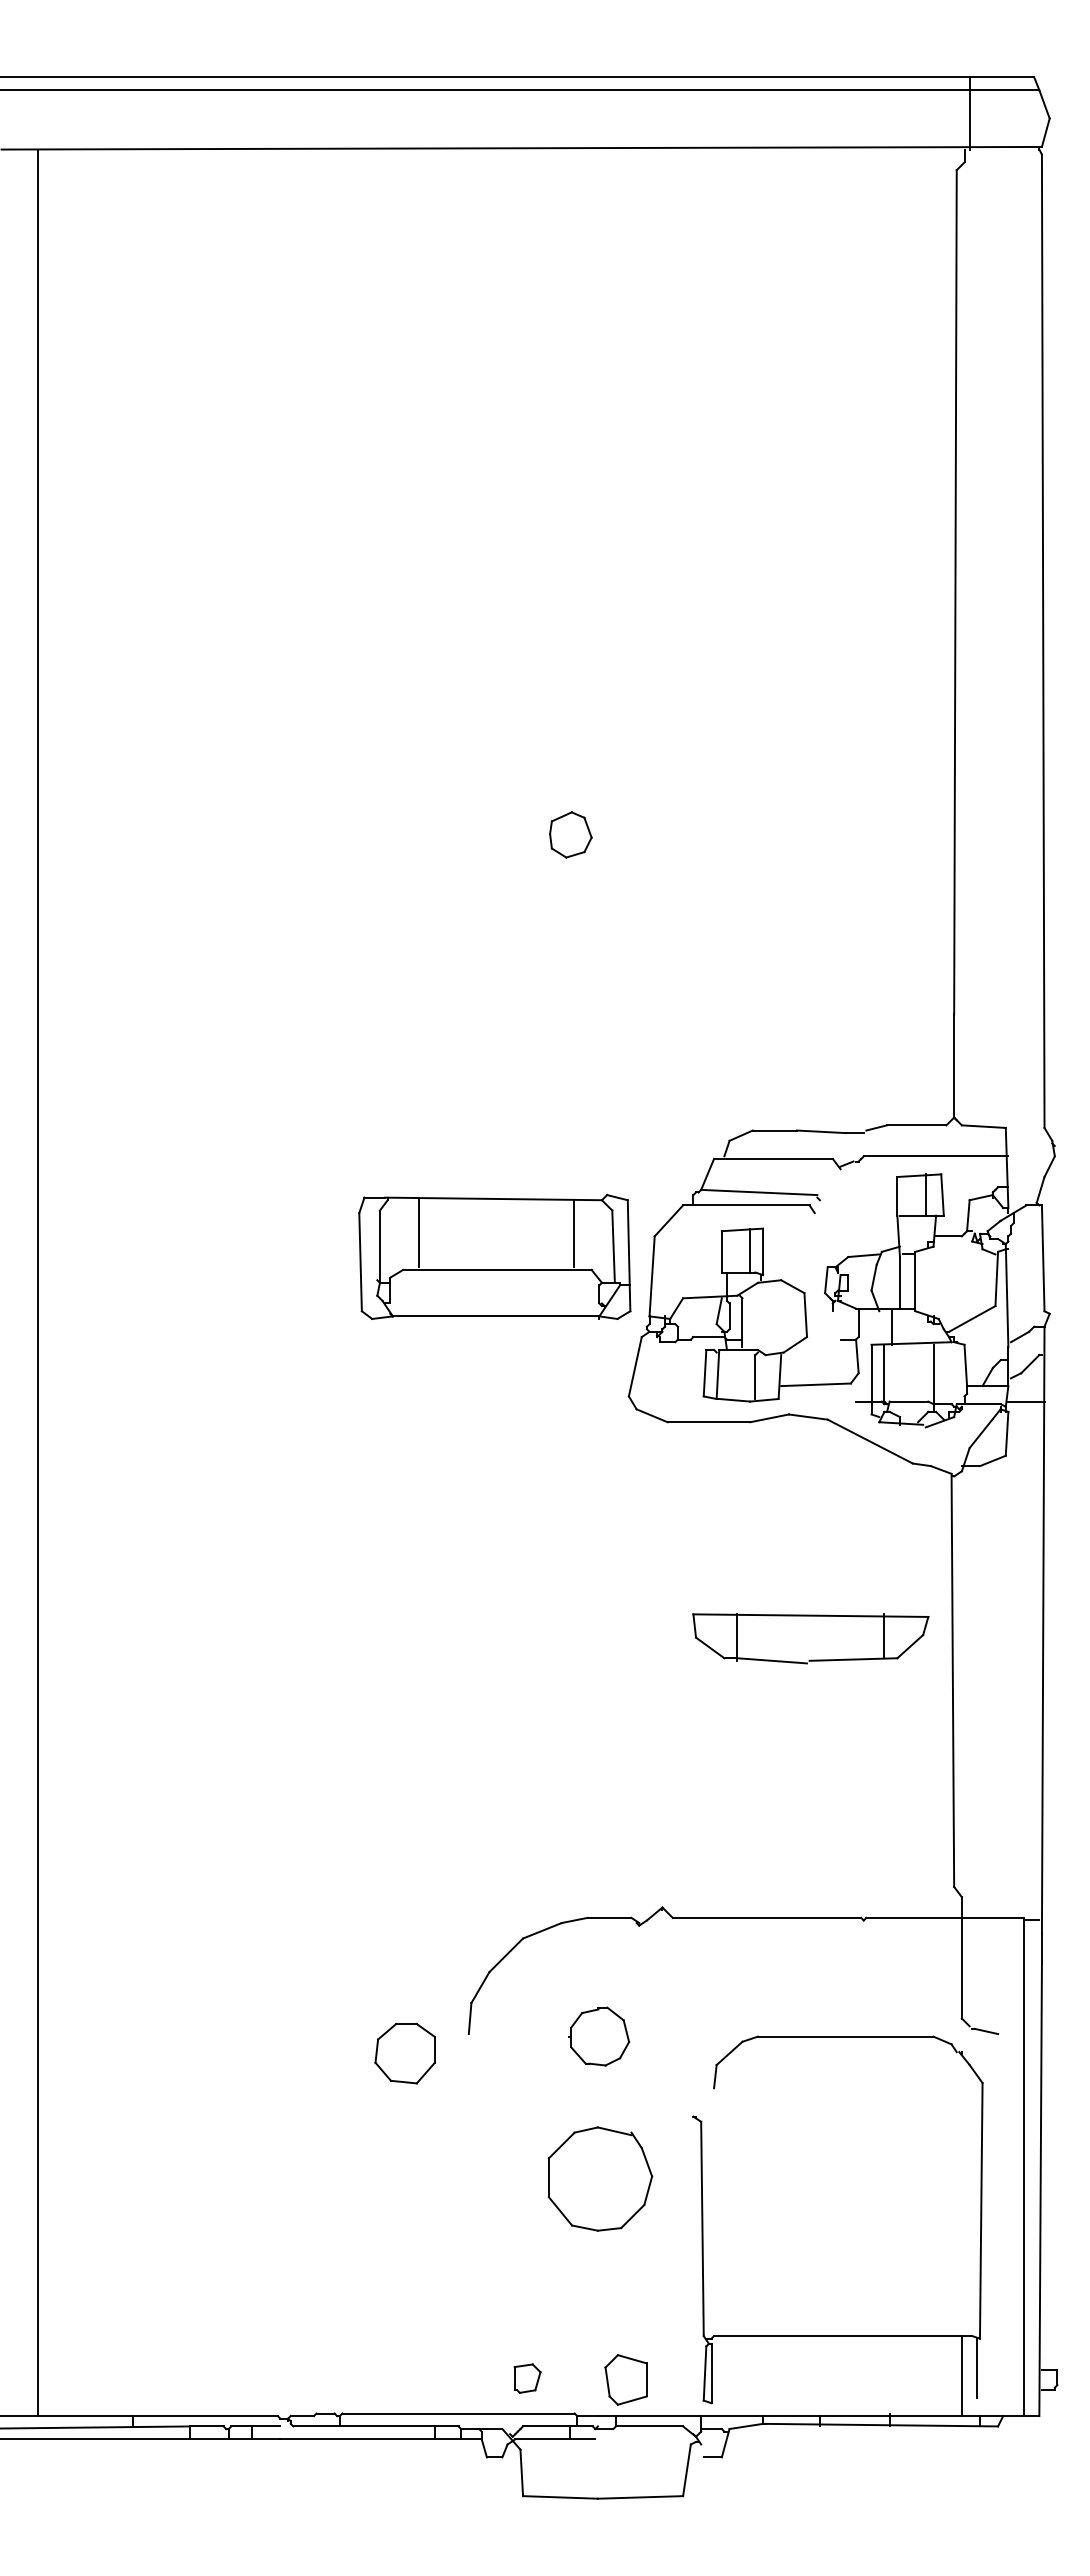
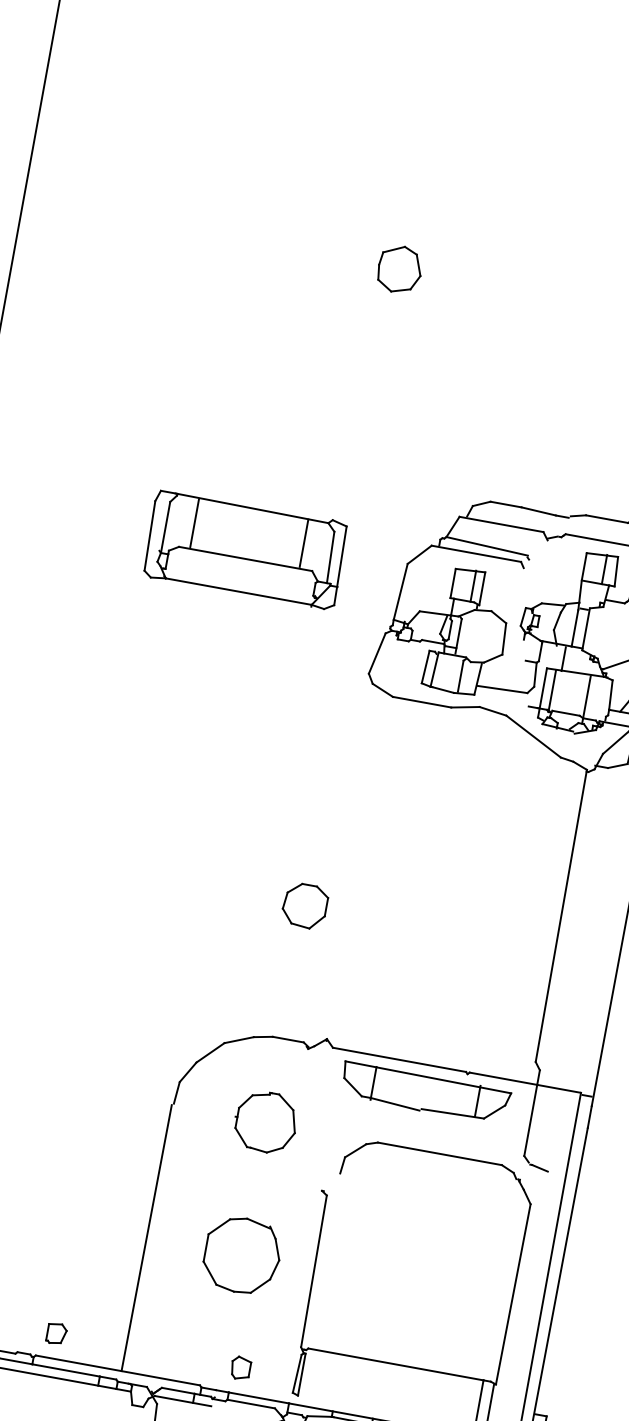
part: (570, 834) -> (399, 269), size x1.43
part: (494, 1256) -> (245, 549), moved
part: (810, 1638) -> (425, 1093), moved
part: (599, 2036) -> (265, 1122), size x1.43
part: (404, 2053) -> (304, 905), moved
part: (600, 2178) -> (242, 1255), moved
line: (464, 2224) -> (146, 1237), added
part: (527, 2378) -> (56, 1333), moved
part: (626, 2379) -> (240, 1367), size x0.62

